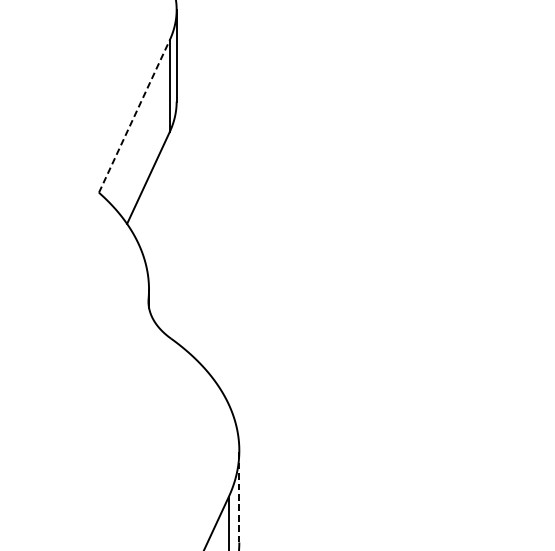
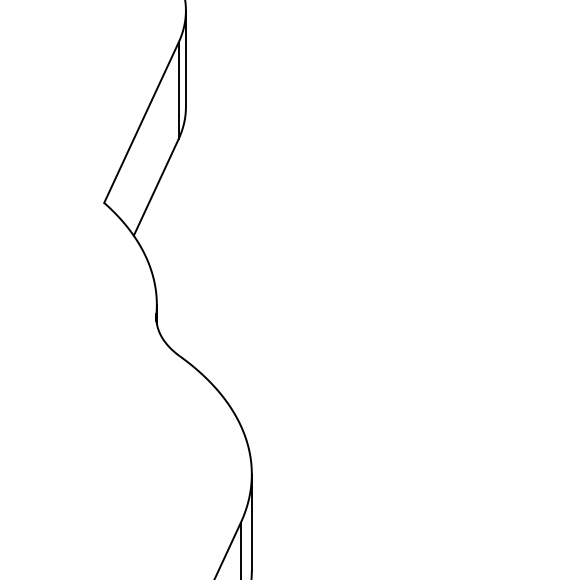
line: (134, 116) -> (141, 122), dashed -> solid
line: (238, 496) -> (251, 522), dashed -> solid

